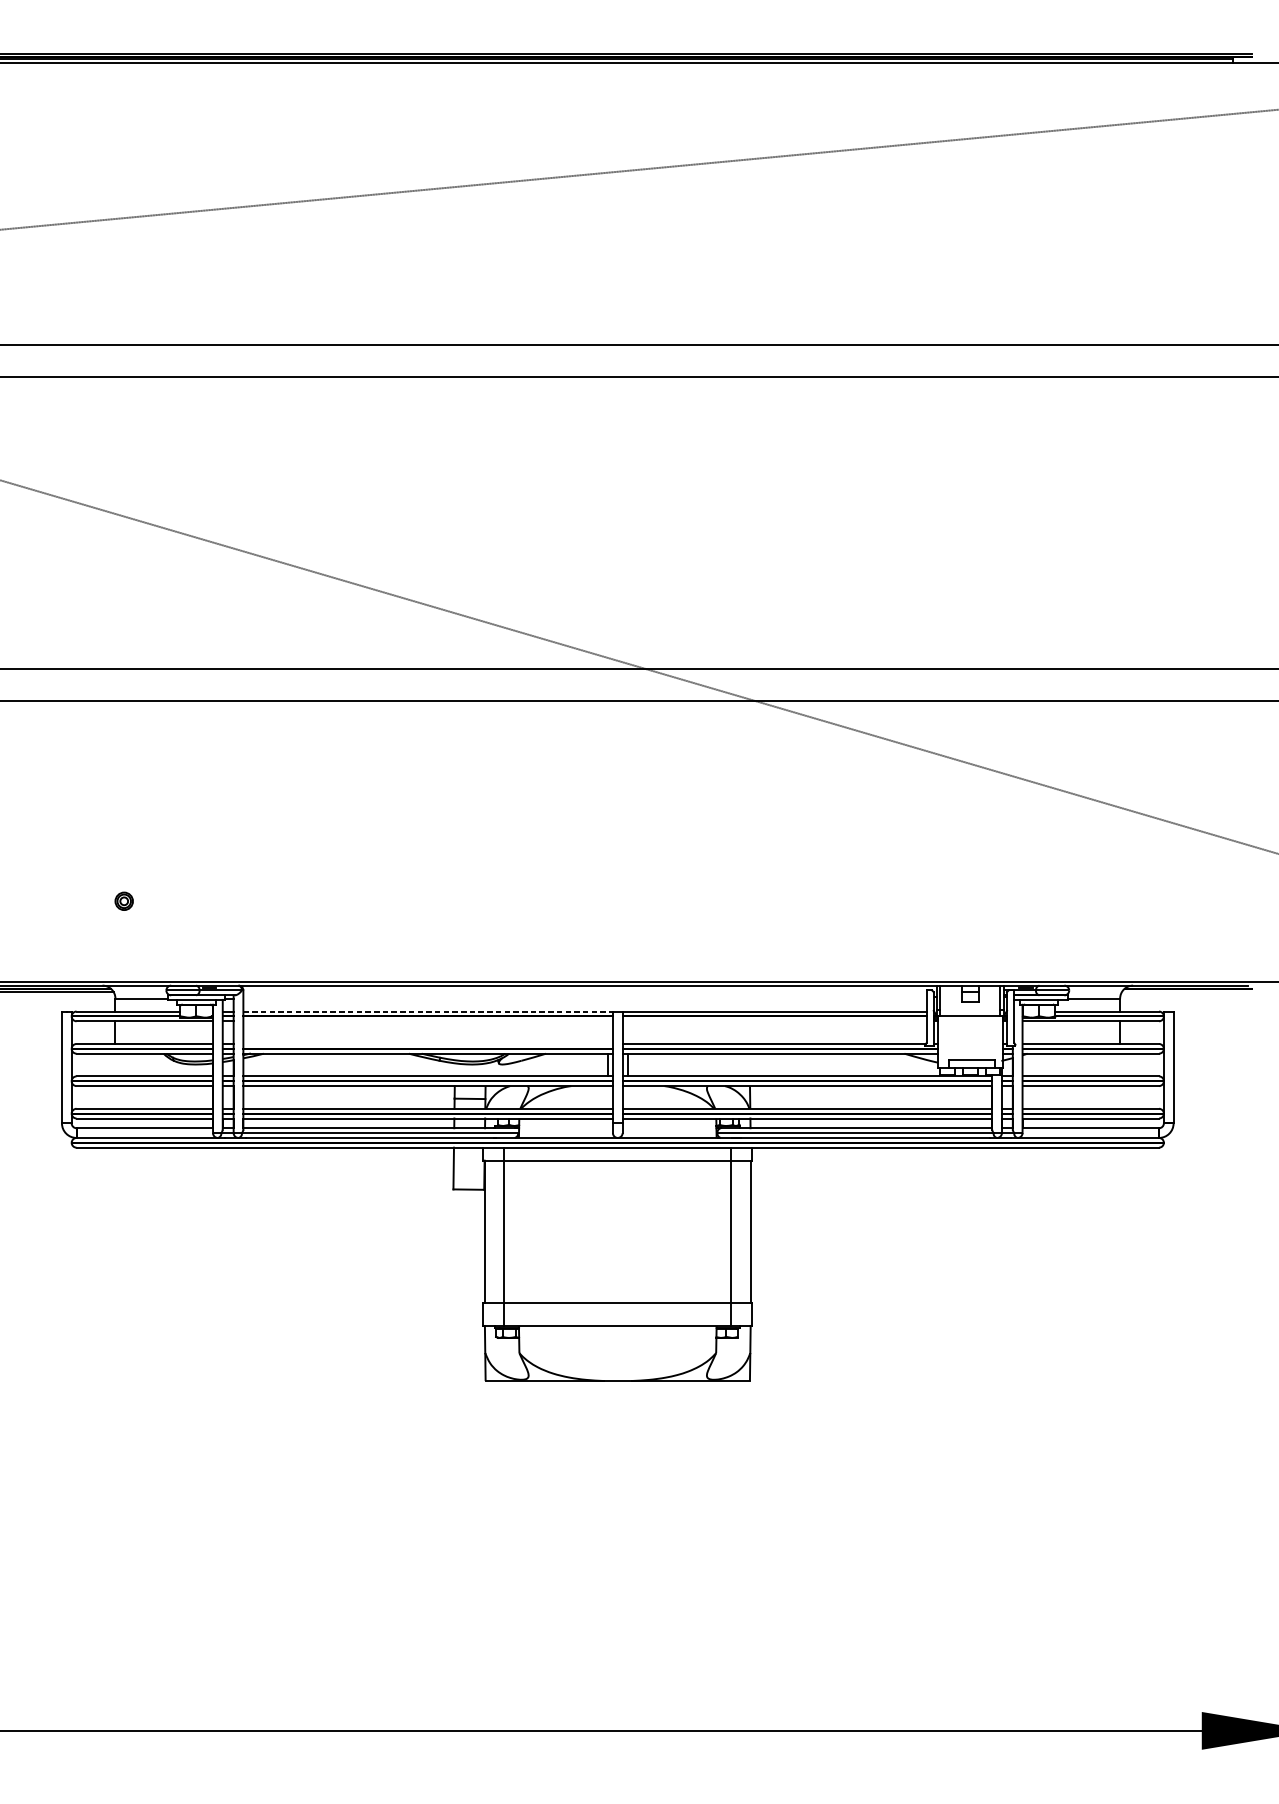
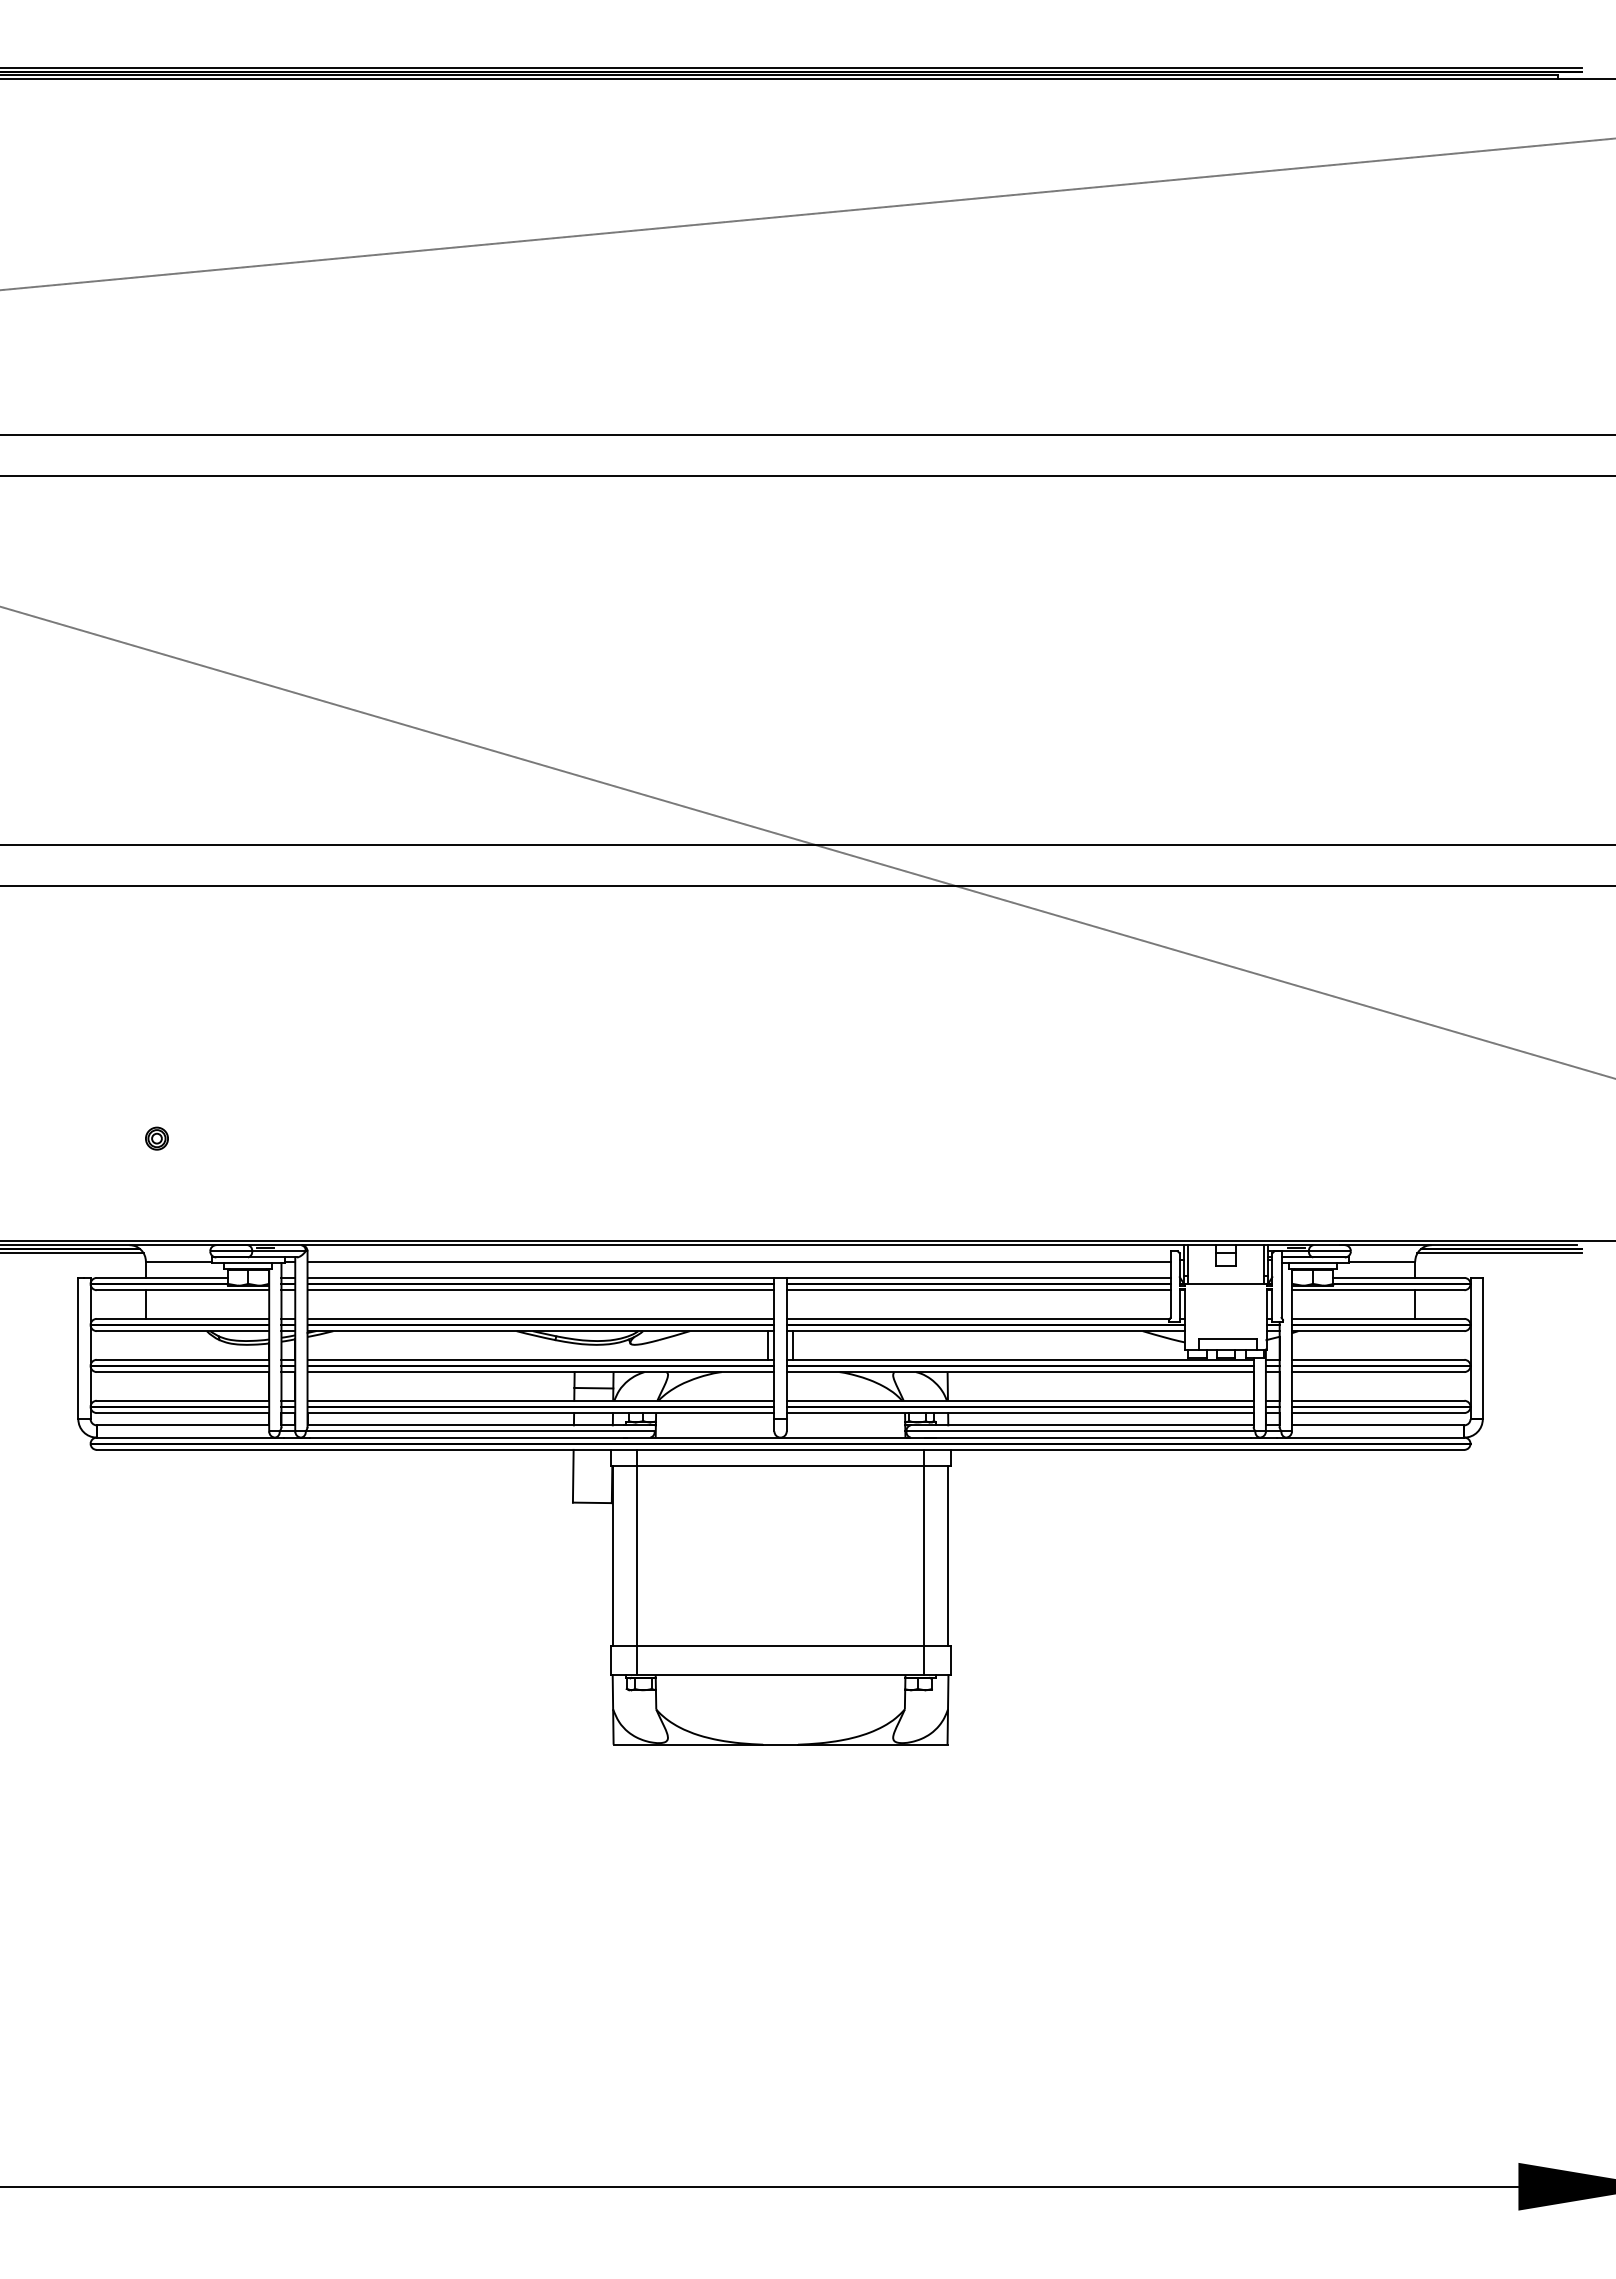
line: (1186, 992) -> (1499, 1253), added
line: (584, 998) -> (738, 1261), added
line: (428, 1011) -> (541, 1277), dashed -> solid
line: (427, 1021) -> (540, 1290), added
line: (774, 1021) -> (978, 1290), added
line: (427, 1043) -> (540, 1318), added

